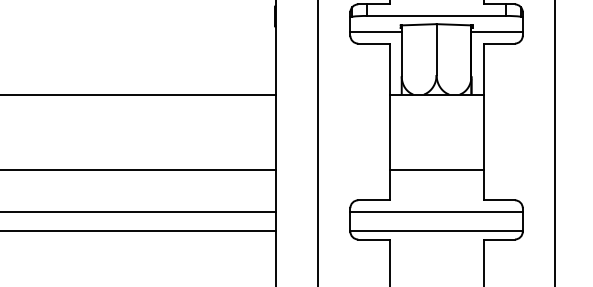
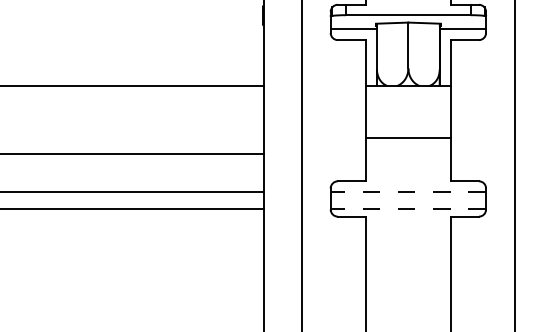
line: (436, 169) -> (408, 137), moved
line: (436, 211) -> (408, 191), solid -> dashed
line: (436, 230) -> (408, 208), solid -> dashed

